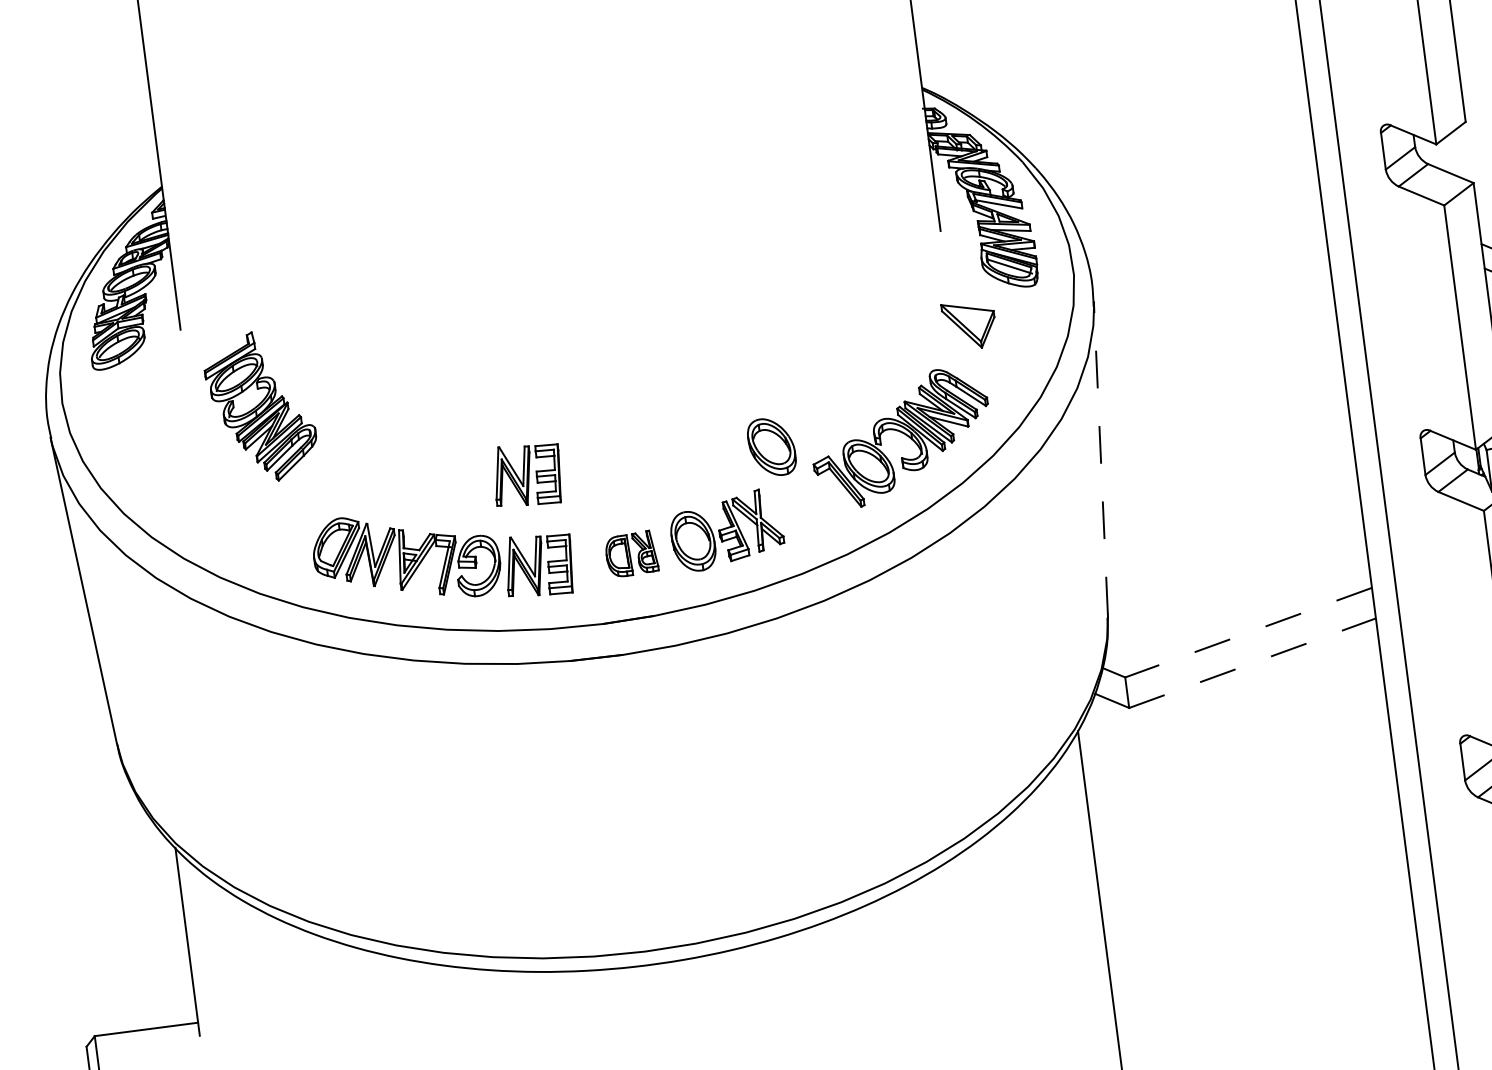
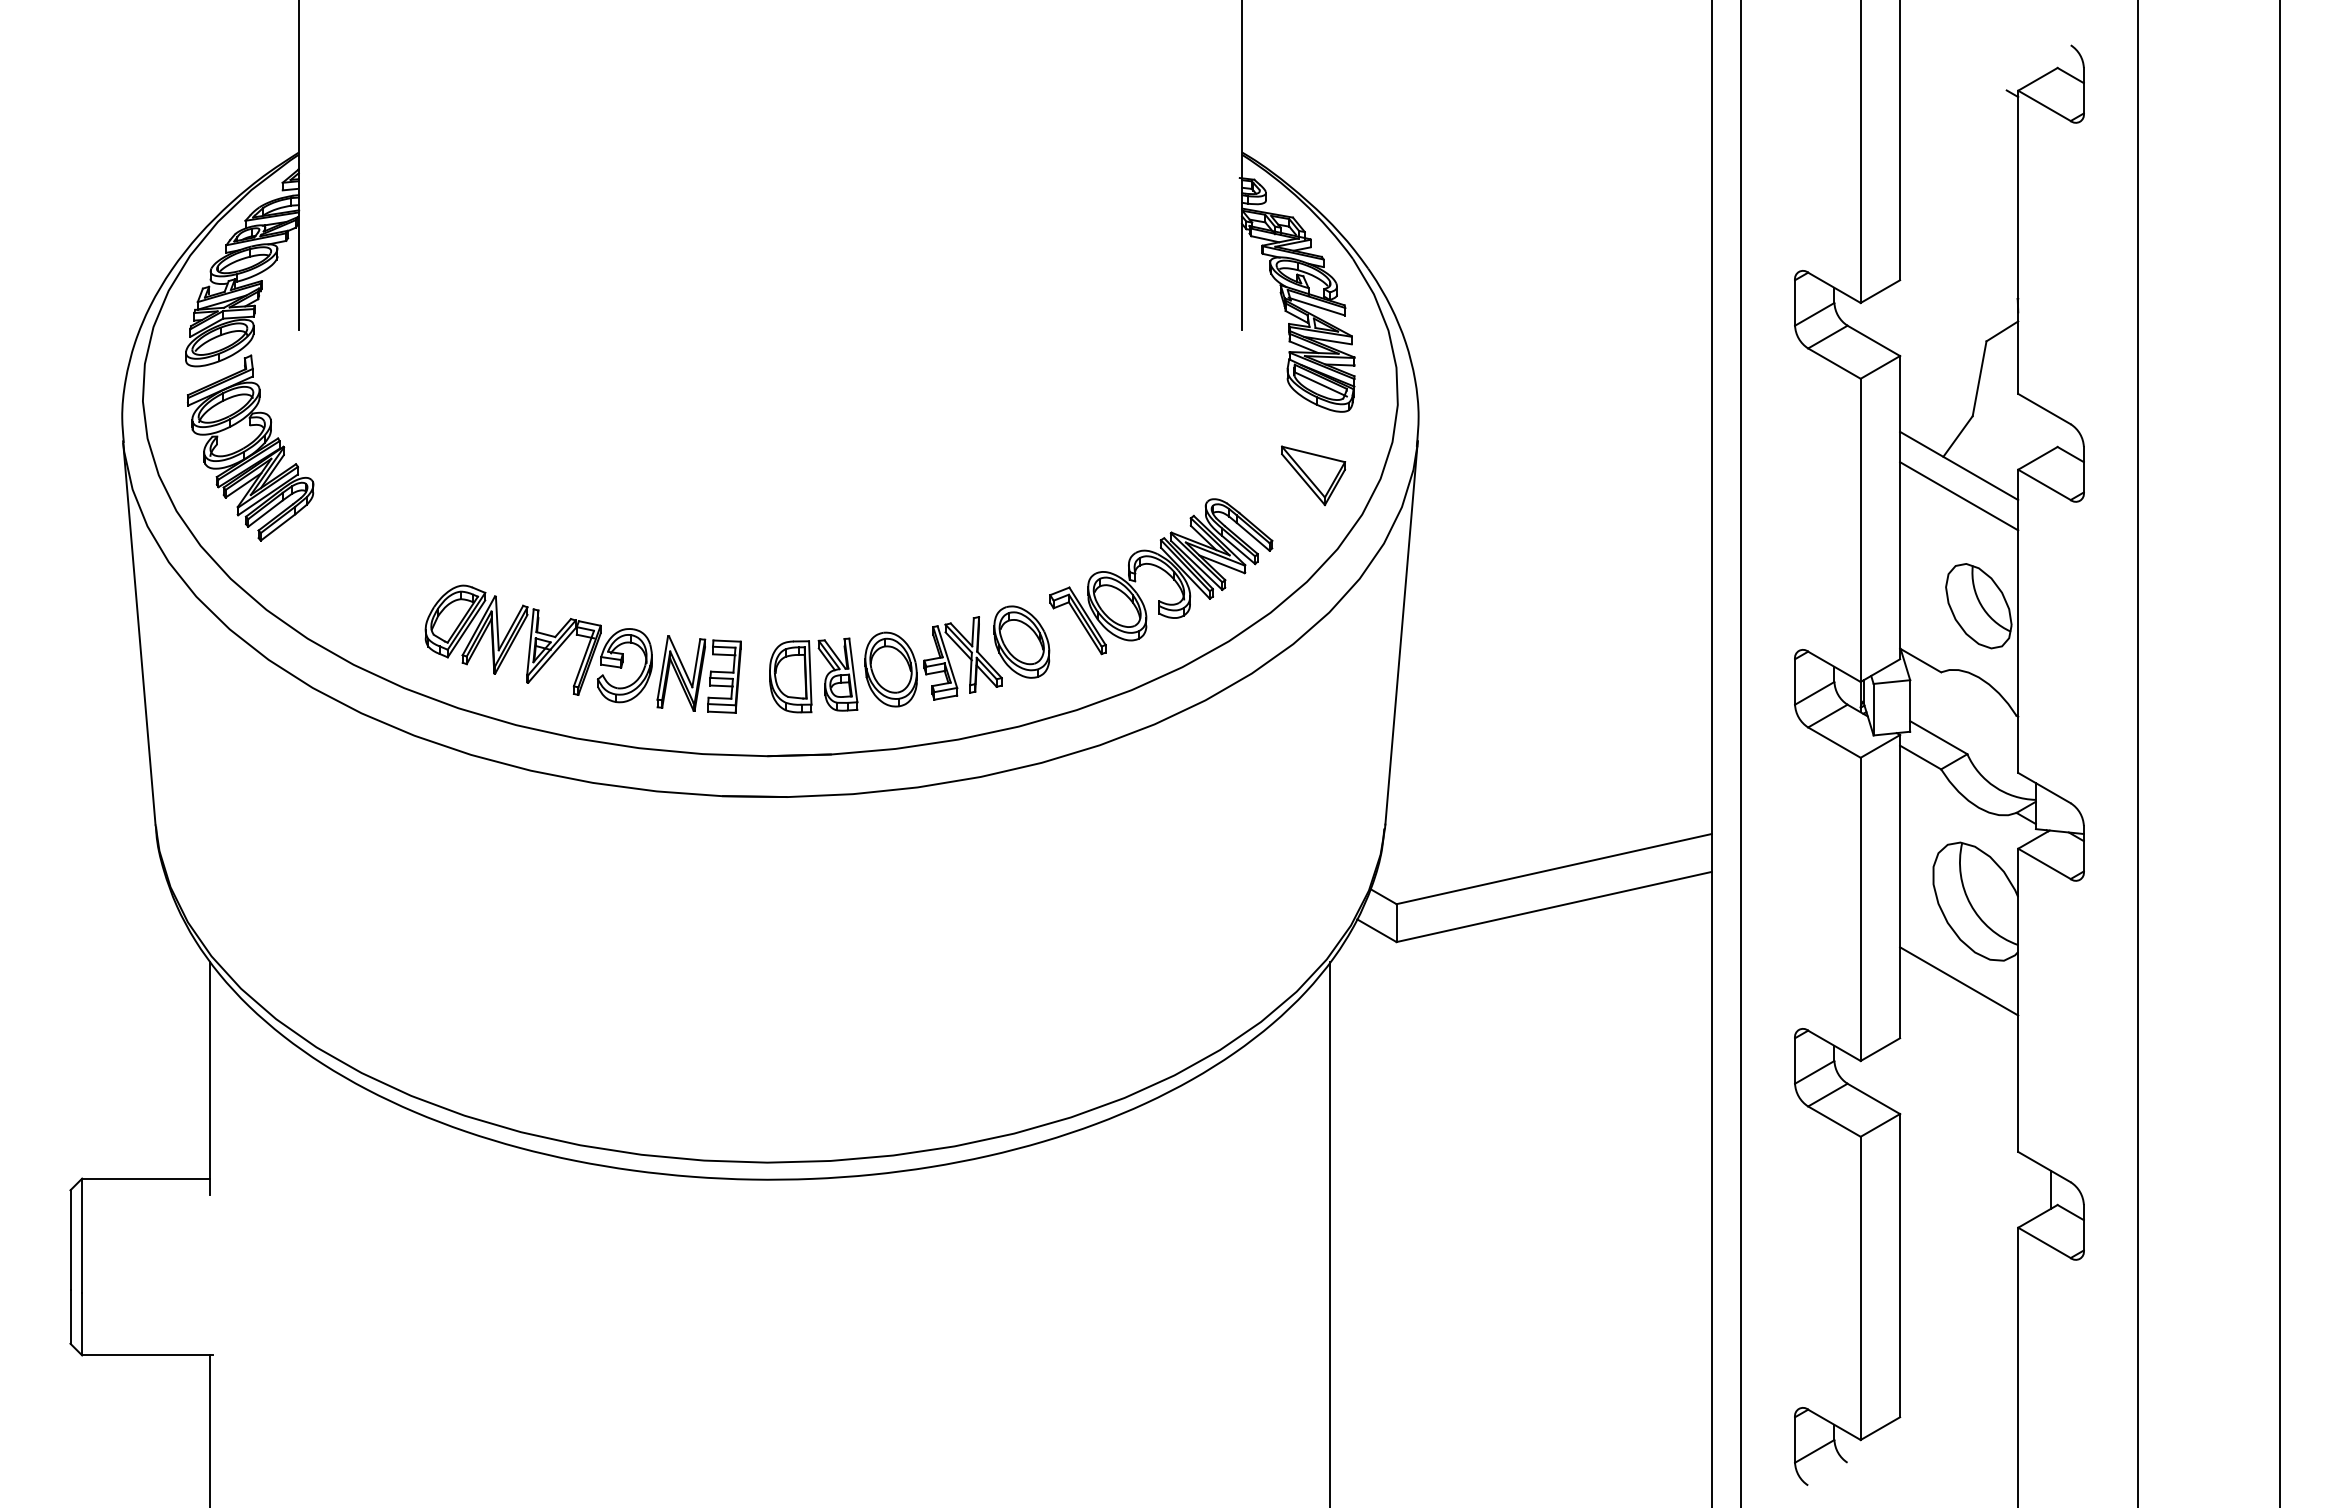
part: (969, 325) -> (1313, 475), moved
part: (260, 406) -> (250, 447), moved
part: (771, 446) -> (1021, 641), moved
line: (1100, 457) -> (1401, 632), dashed -> solid
part: (526, 475) -> (698, 562), removed
part: (631, 554) -> (813, 675), size x1.43
line: (1248, 632) -> (1554, 869), dashed -> solid
line: (1252, 662) -> (1554, 906), dashed -> solid

